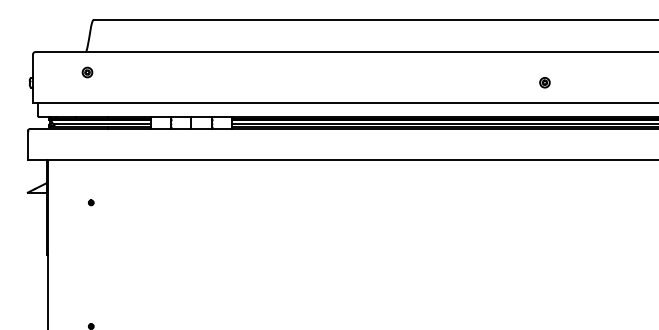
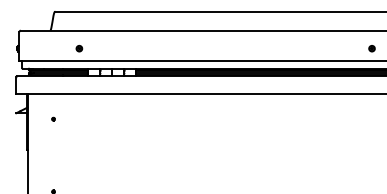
part: (87, 72) -> (79, 48), moved
part: (544, 82) -> (371, 48), moved

